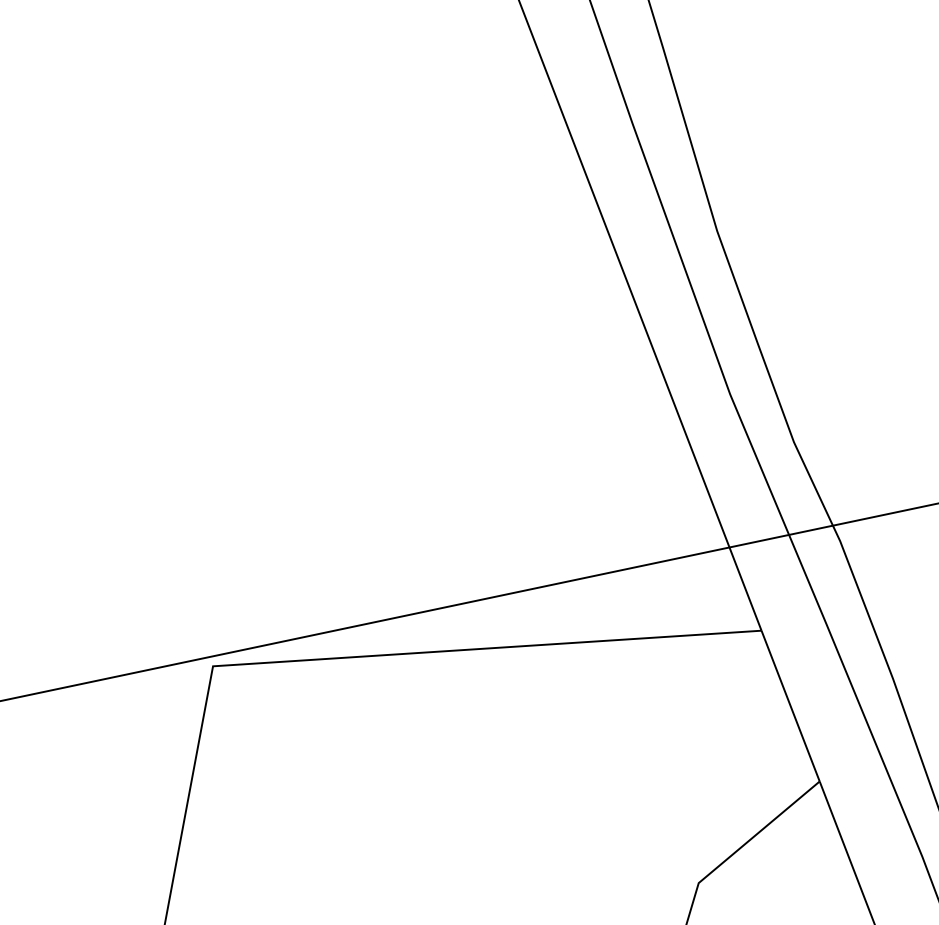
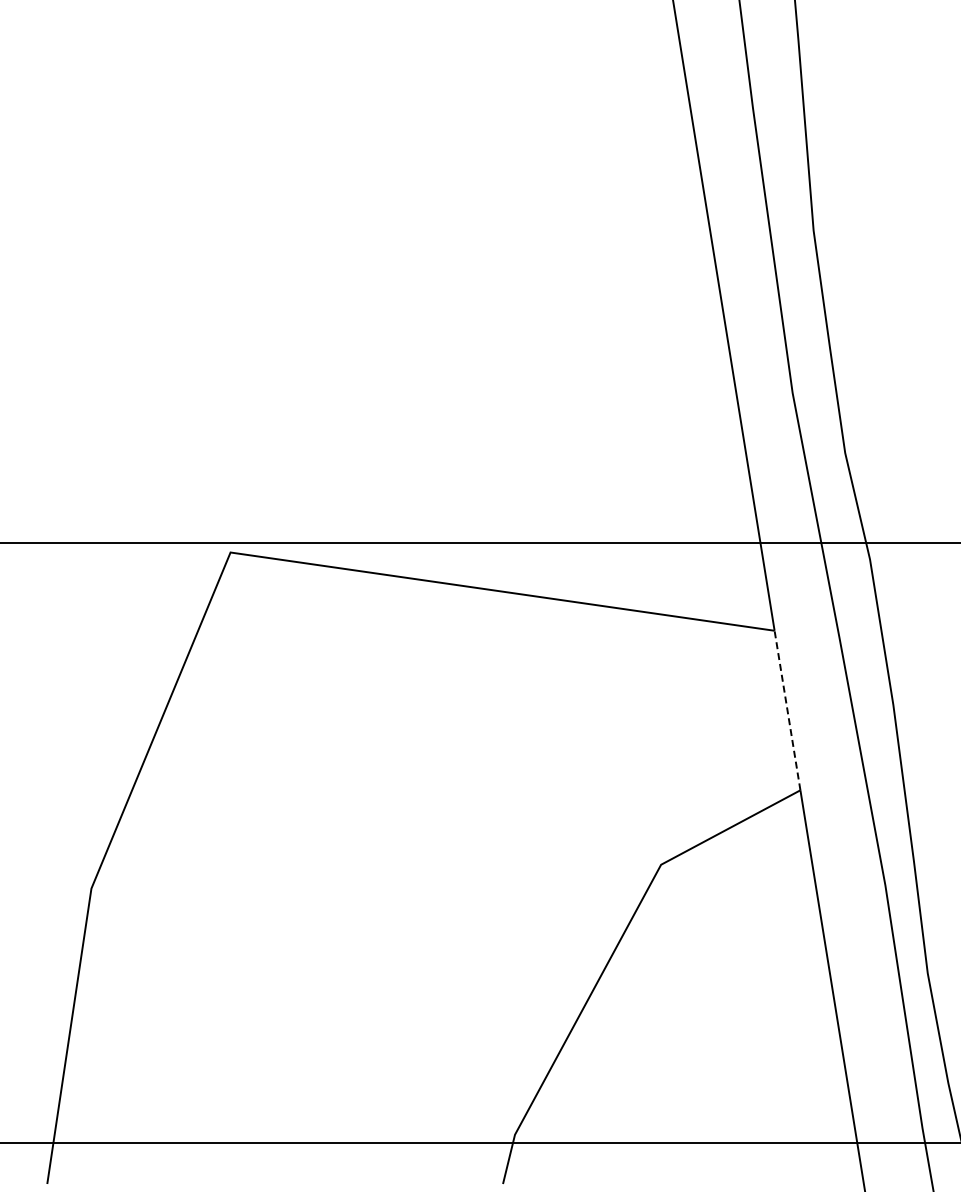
line: (790, 706) -> (787, 710), solid -> dashed

